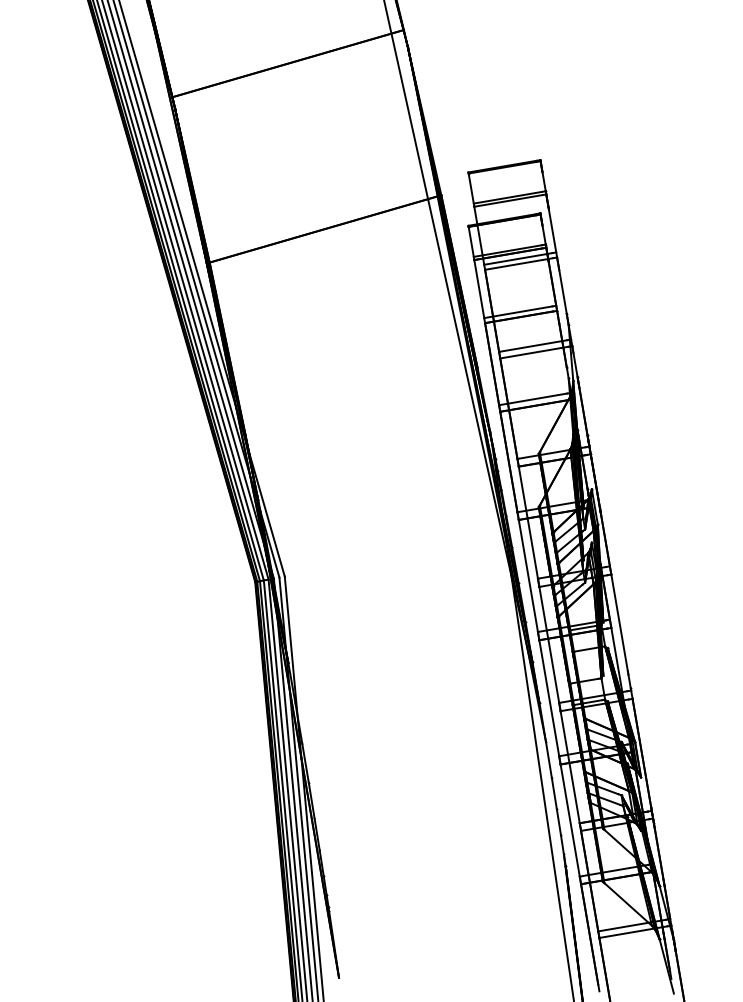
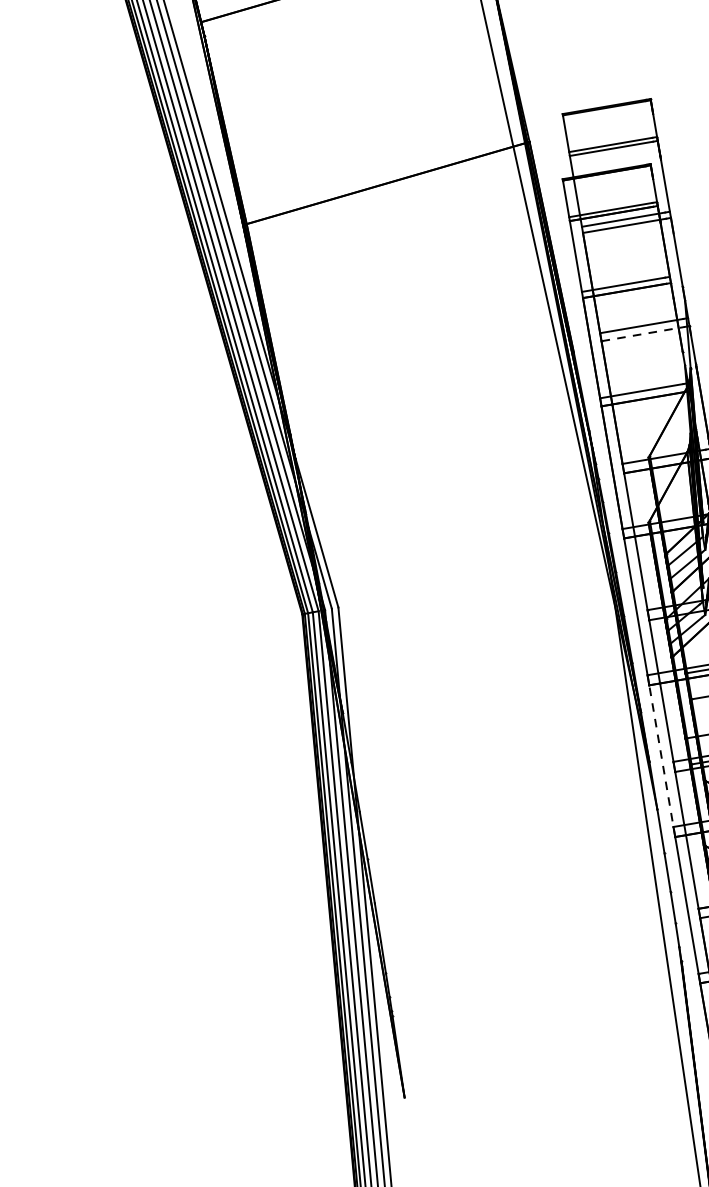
line: (534, 352) -> (643, 333), solid -> dashed
line: (549, 701) -> (661, 760), solid -> dashed

